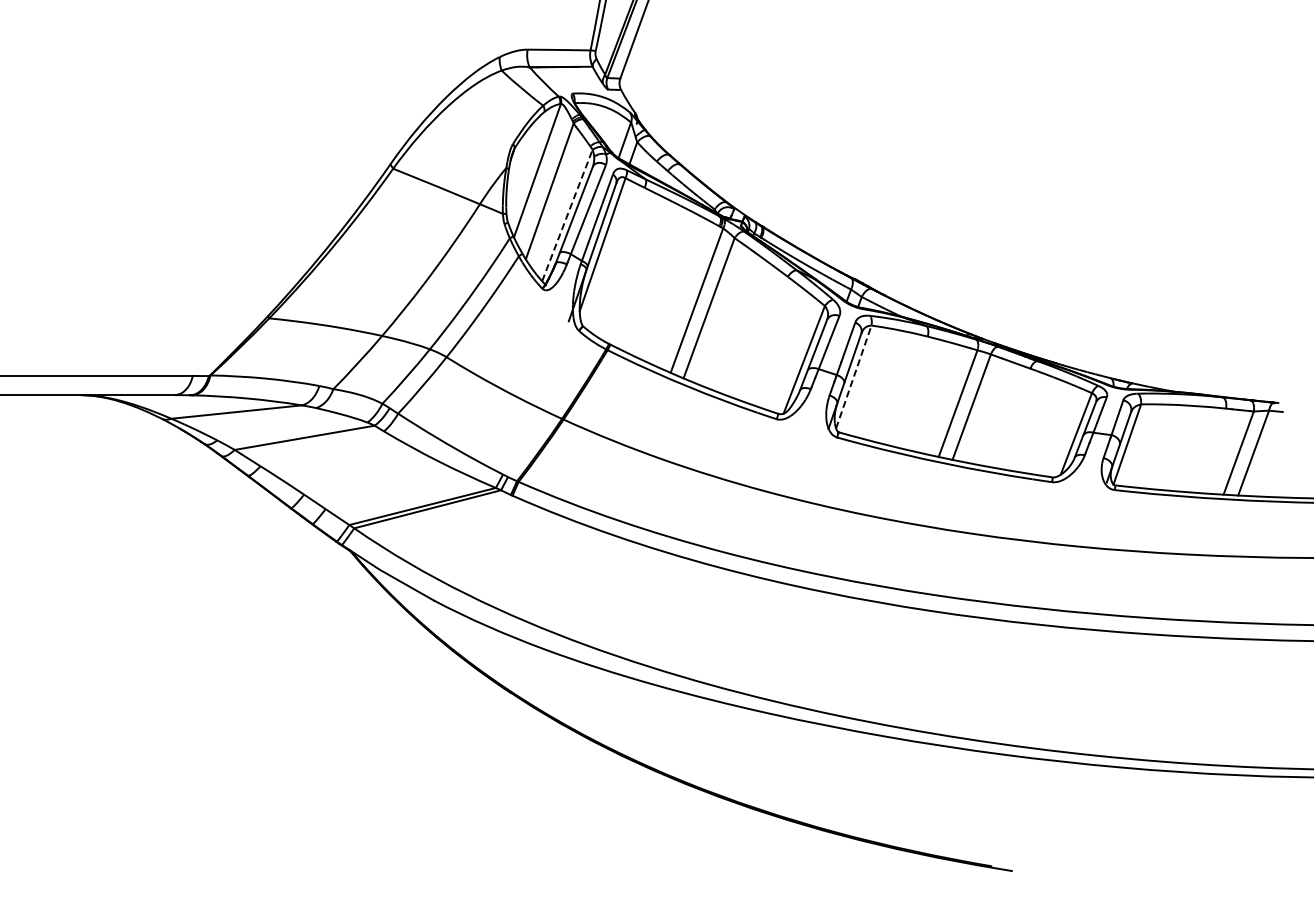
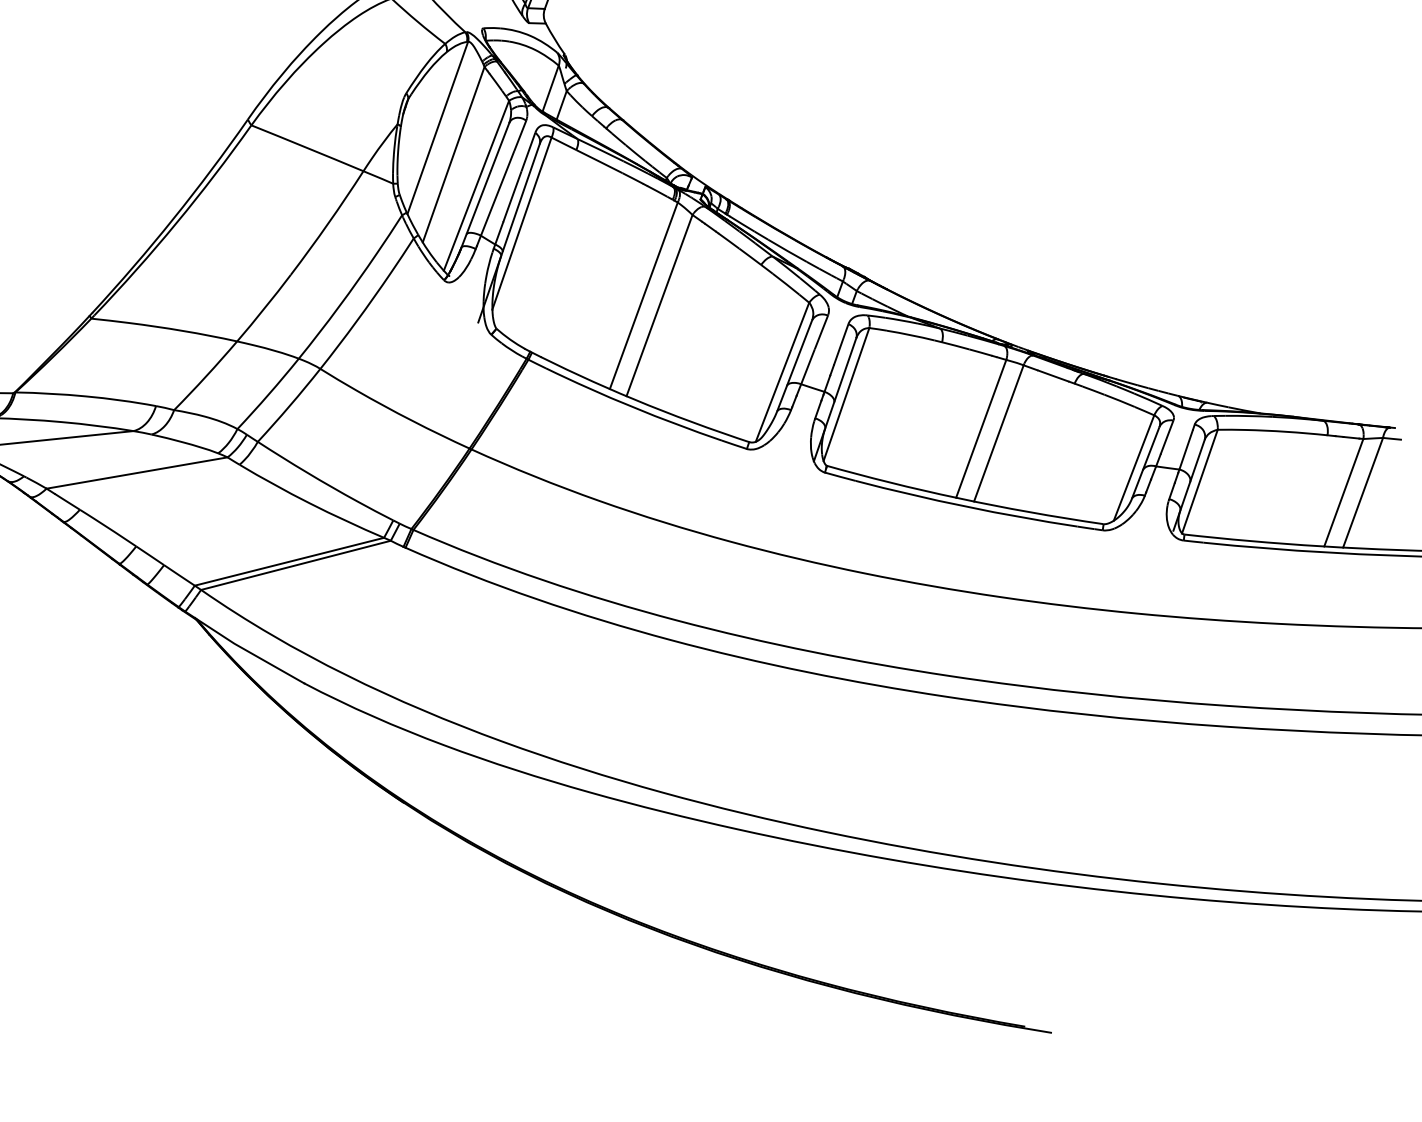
line: (567, 215) -> (476, 185), dashed -> solid
line: (853, 376) -> (846, 393), dashed -> solid

